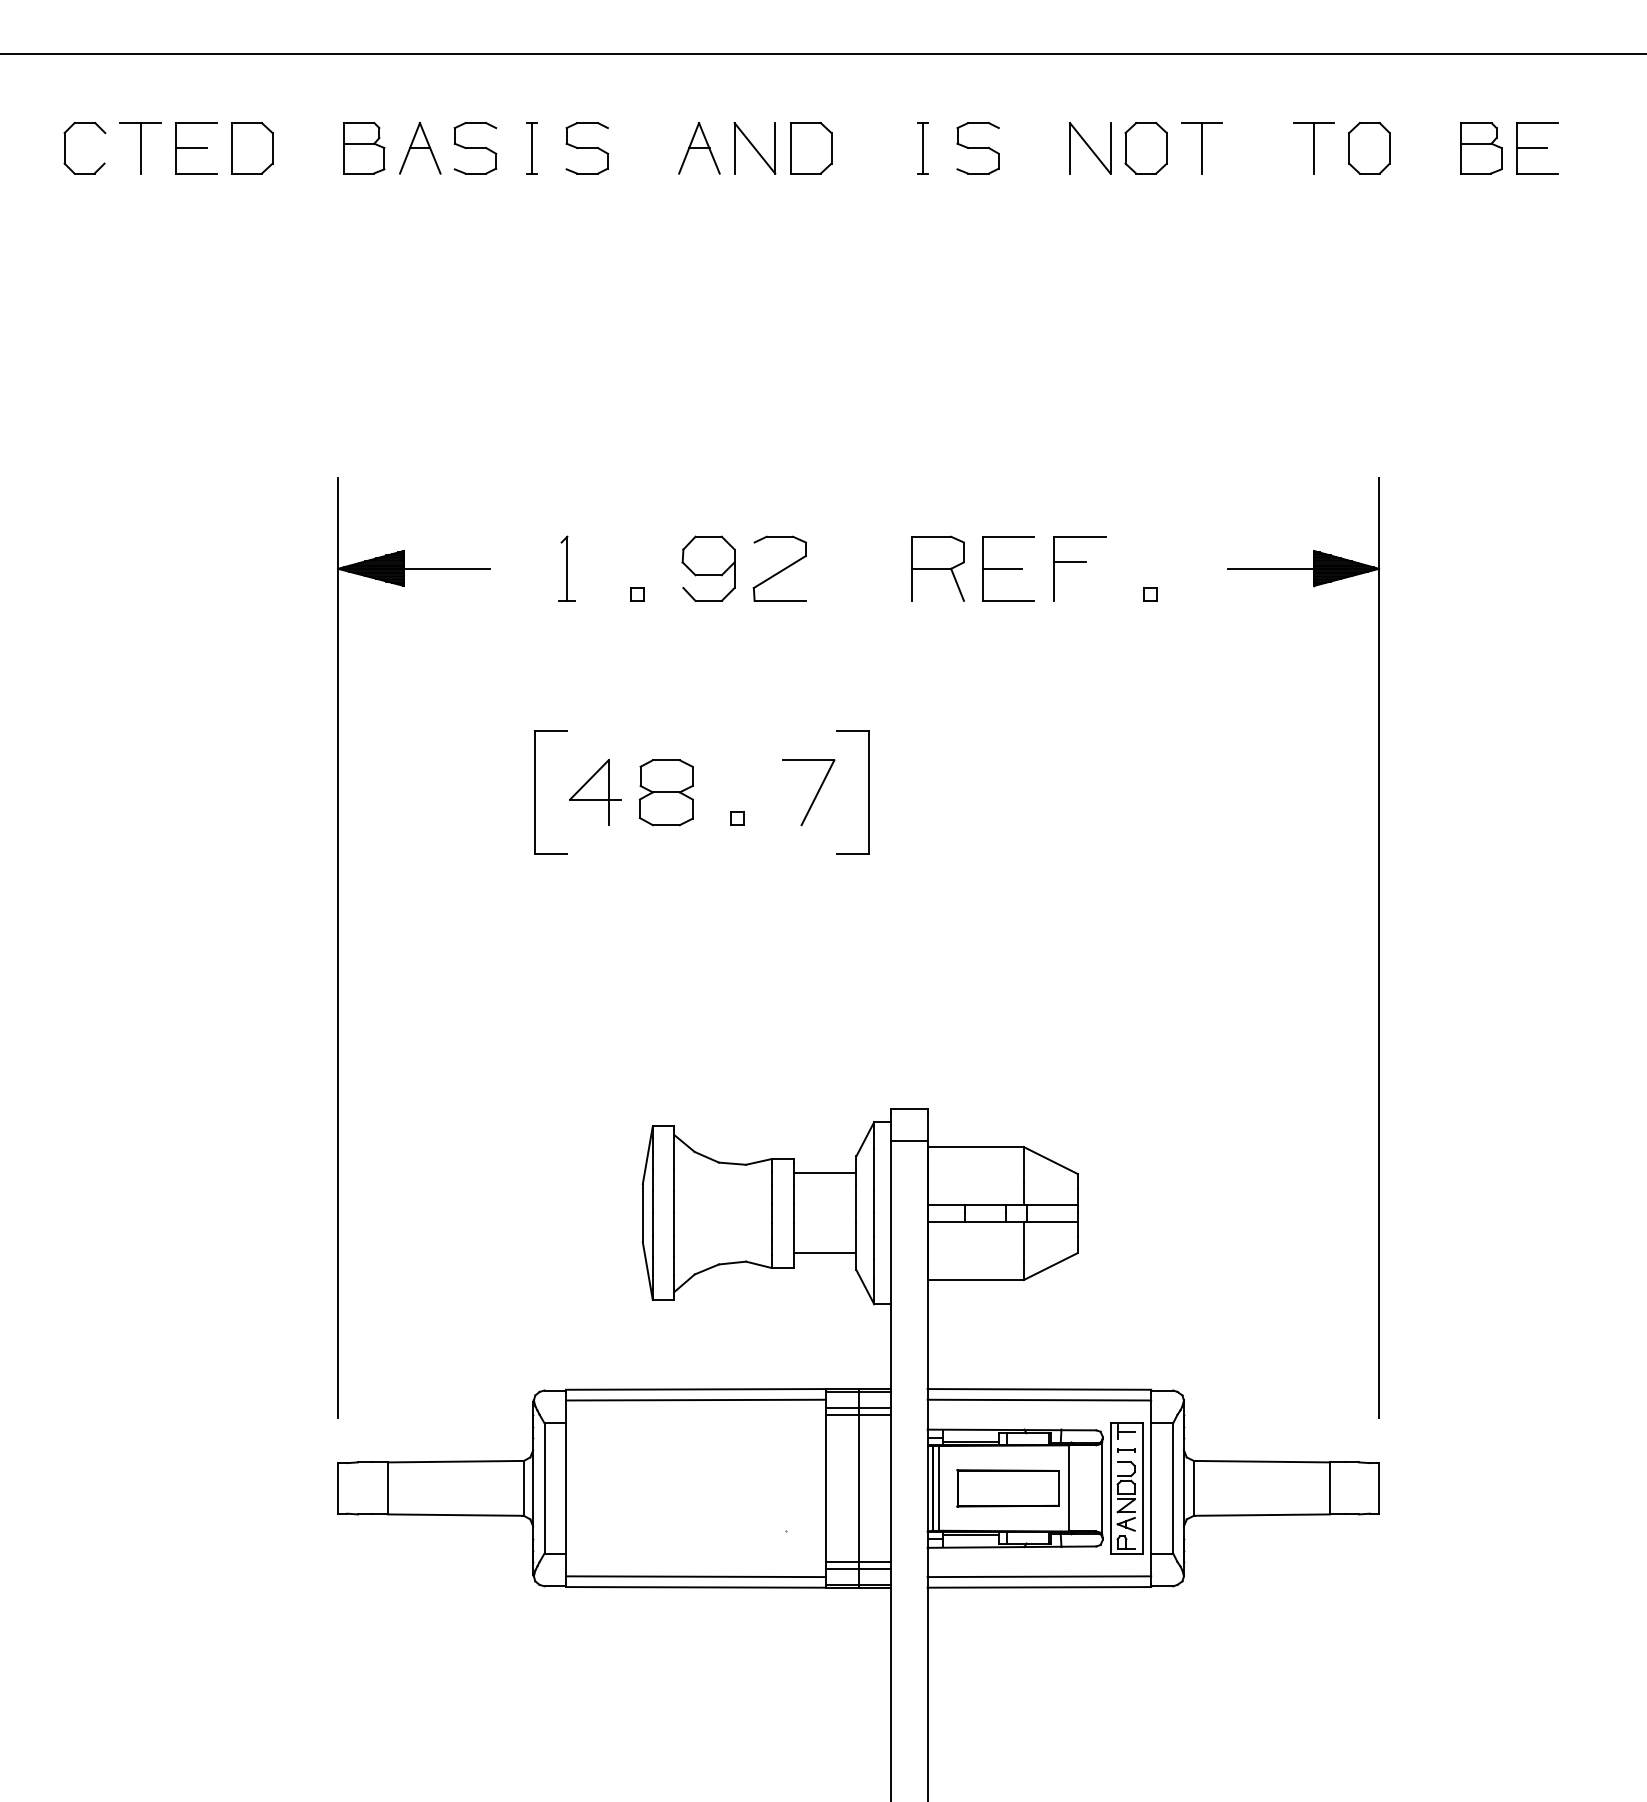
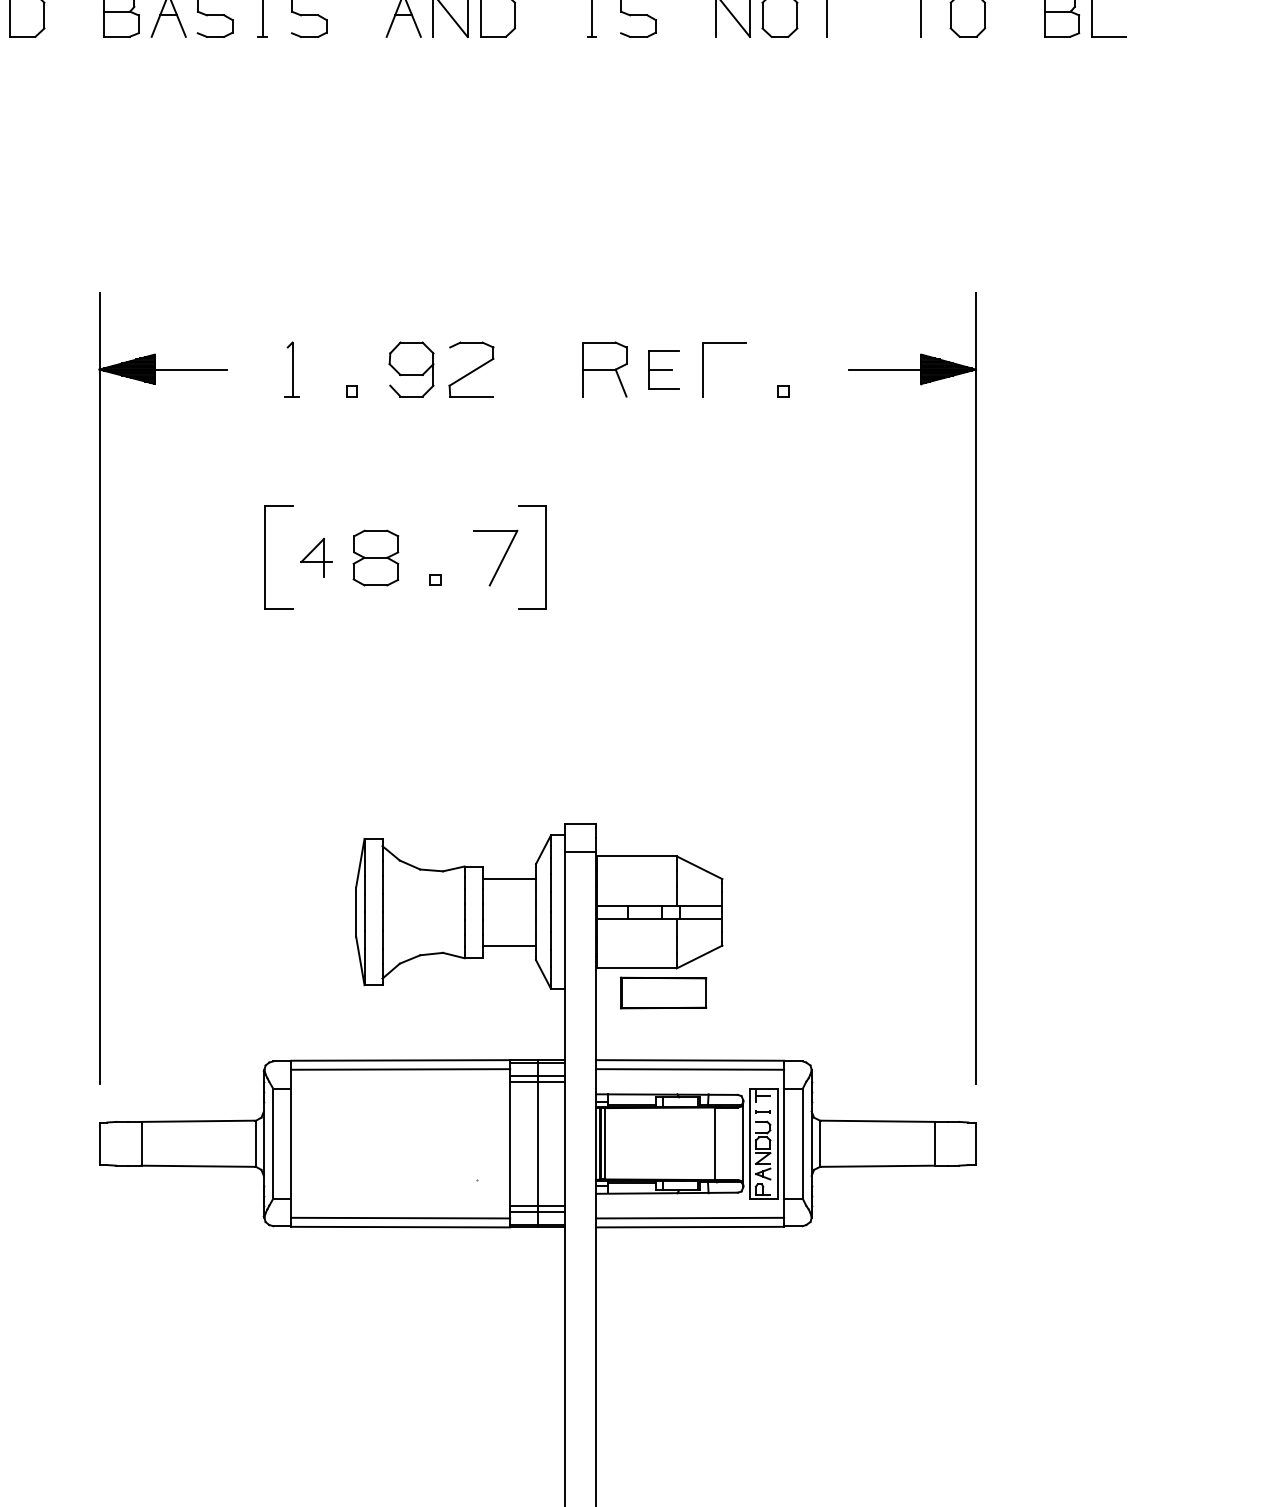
line: (1532, 148) -> (1105, 15), removed
line: (1069, 562) -> (715, 364), removed
part: (1008, 568) -> (663, 369), size x0.7
part: (595, 792) -> (316, 557), size x0.7
part: (1007, 1488) -> (663, 993), moved

